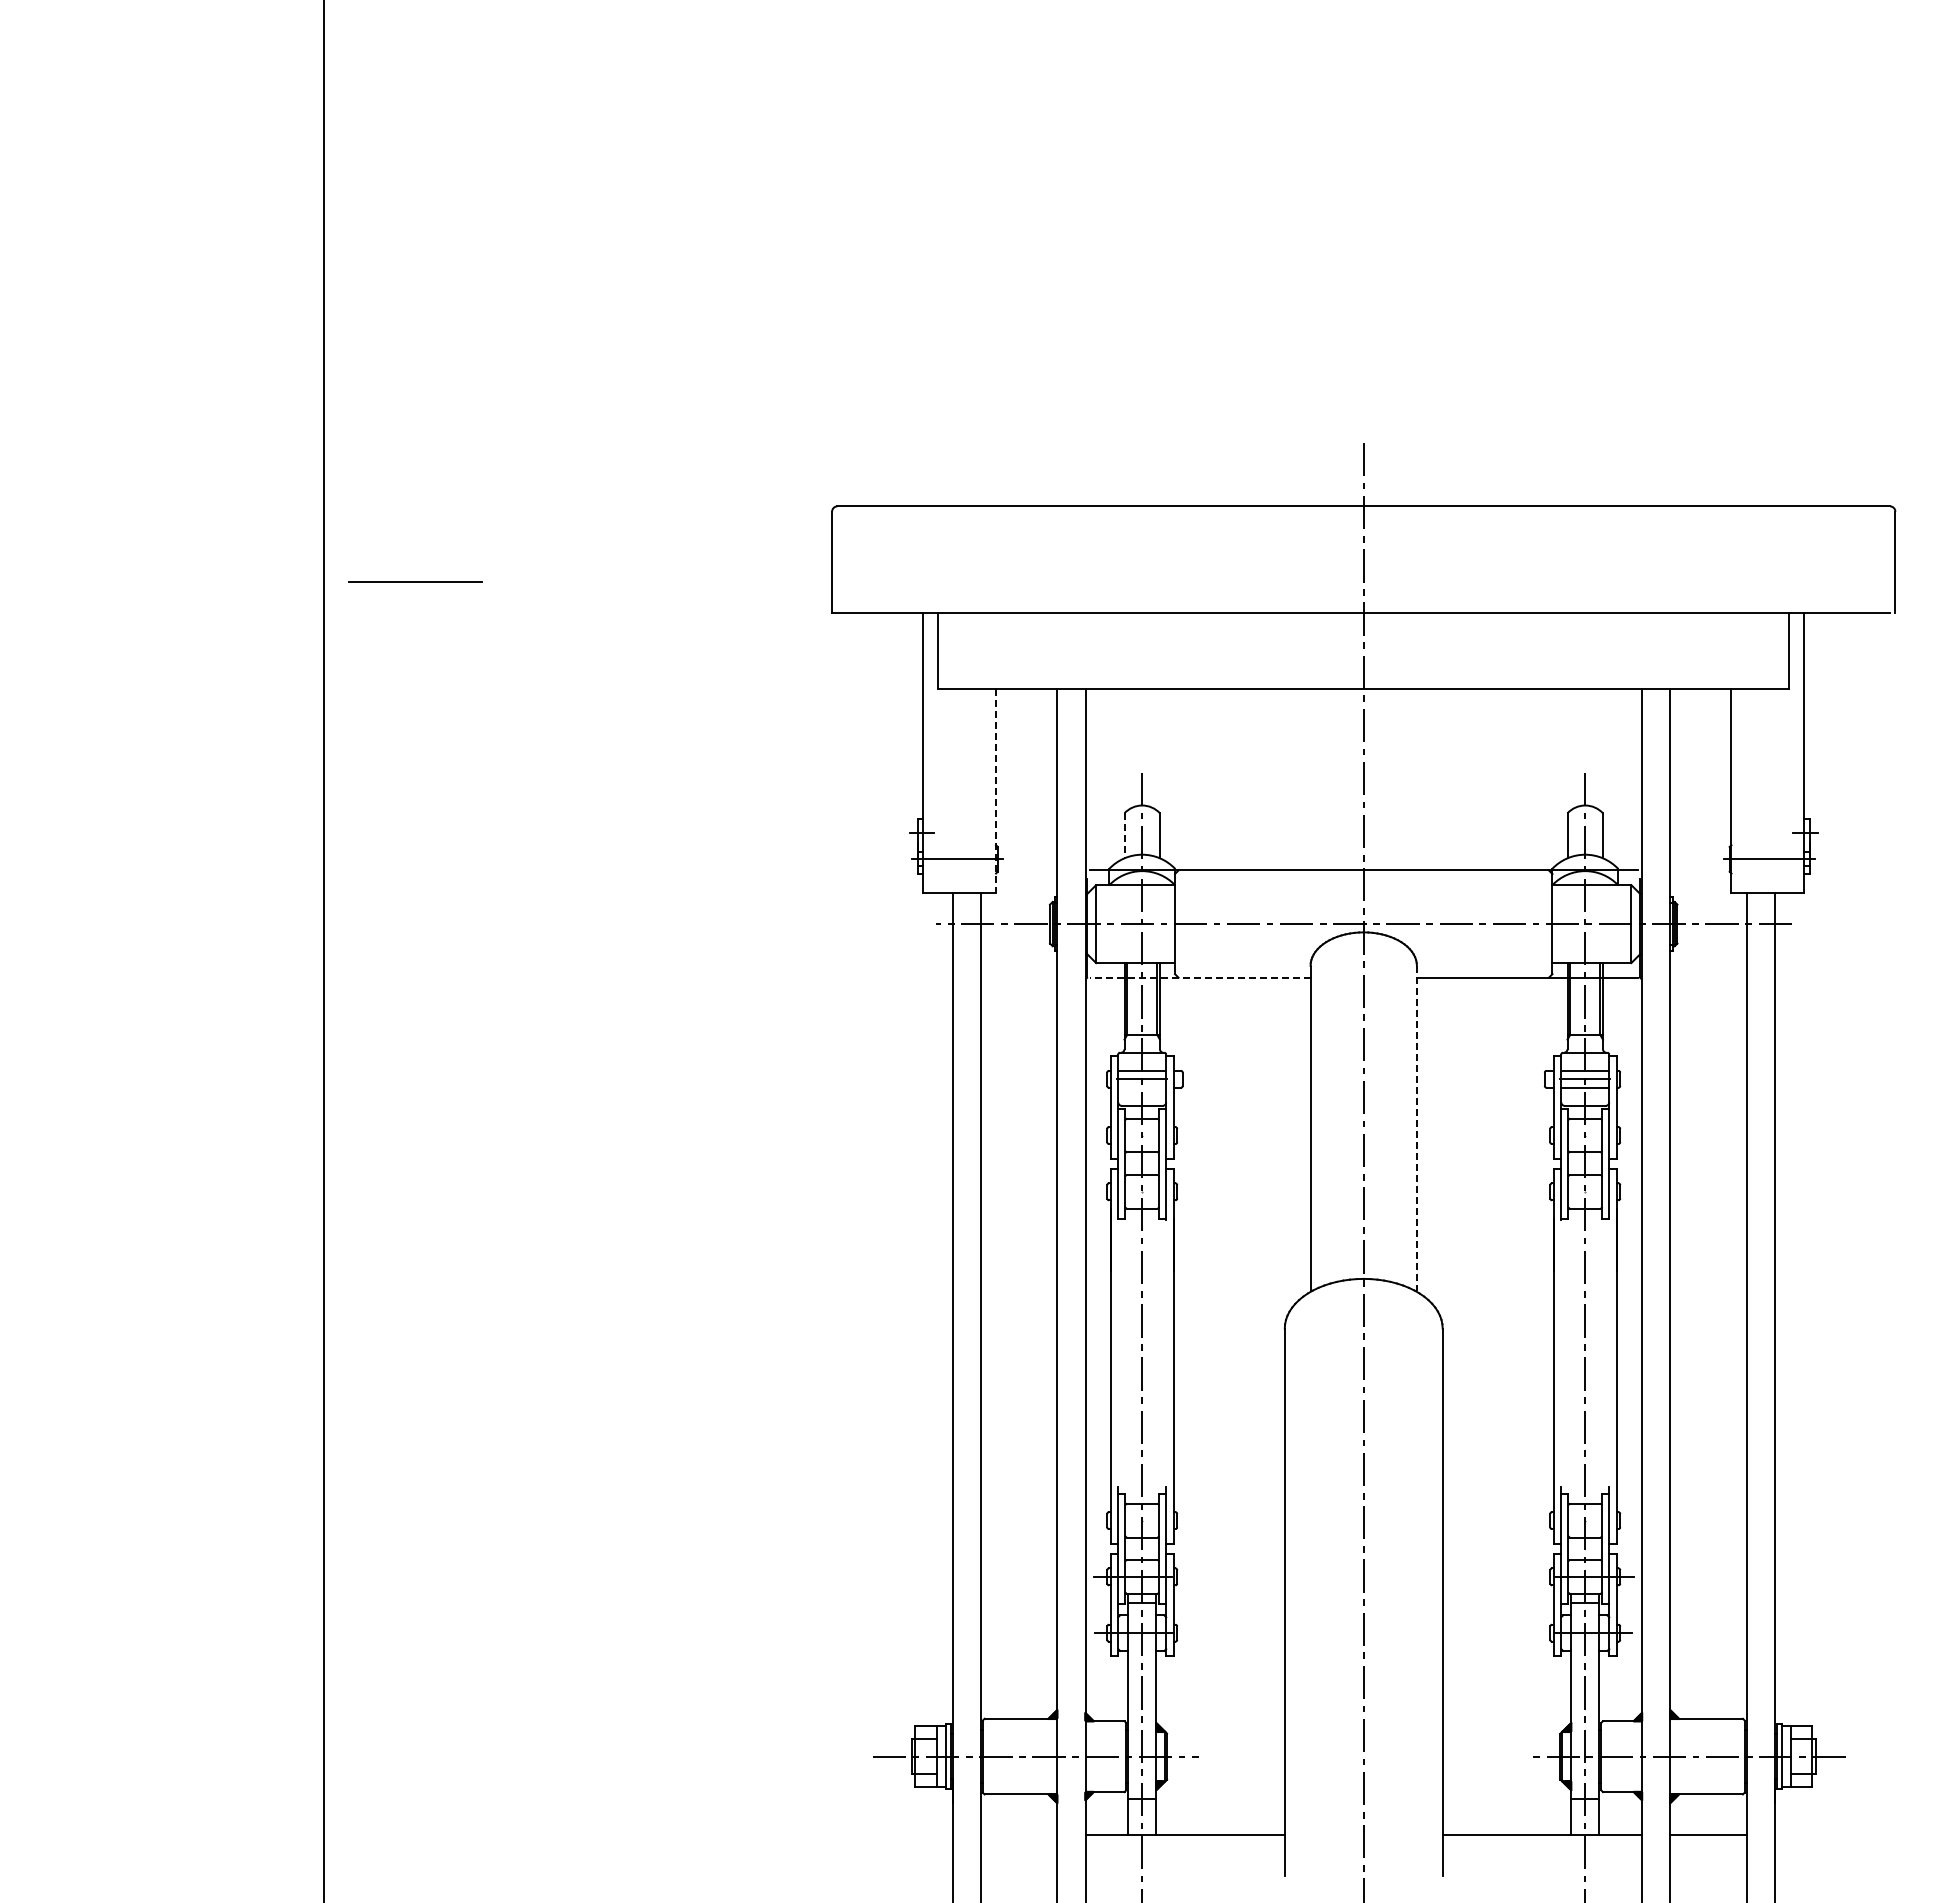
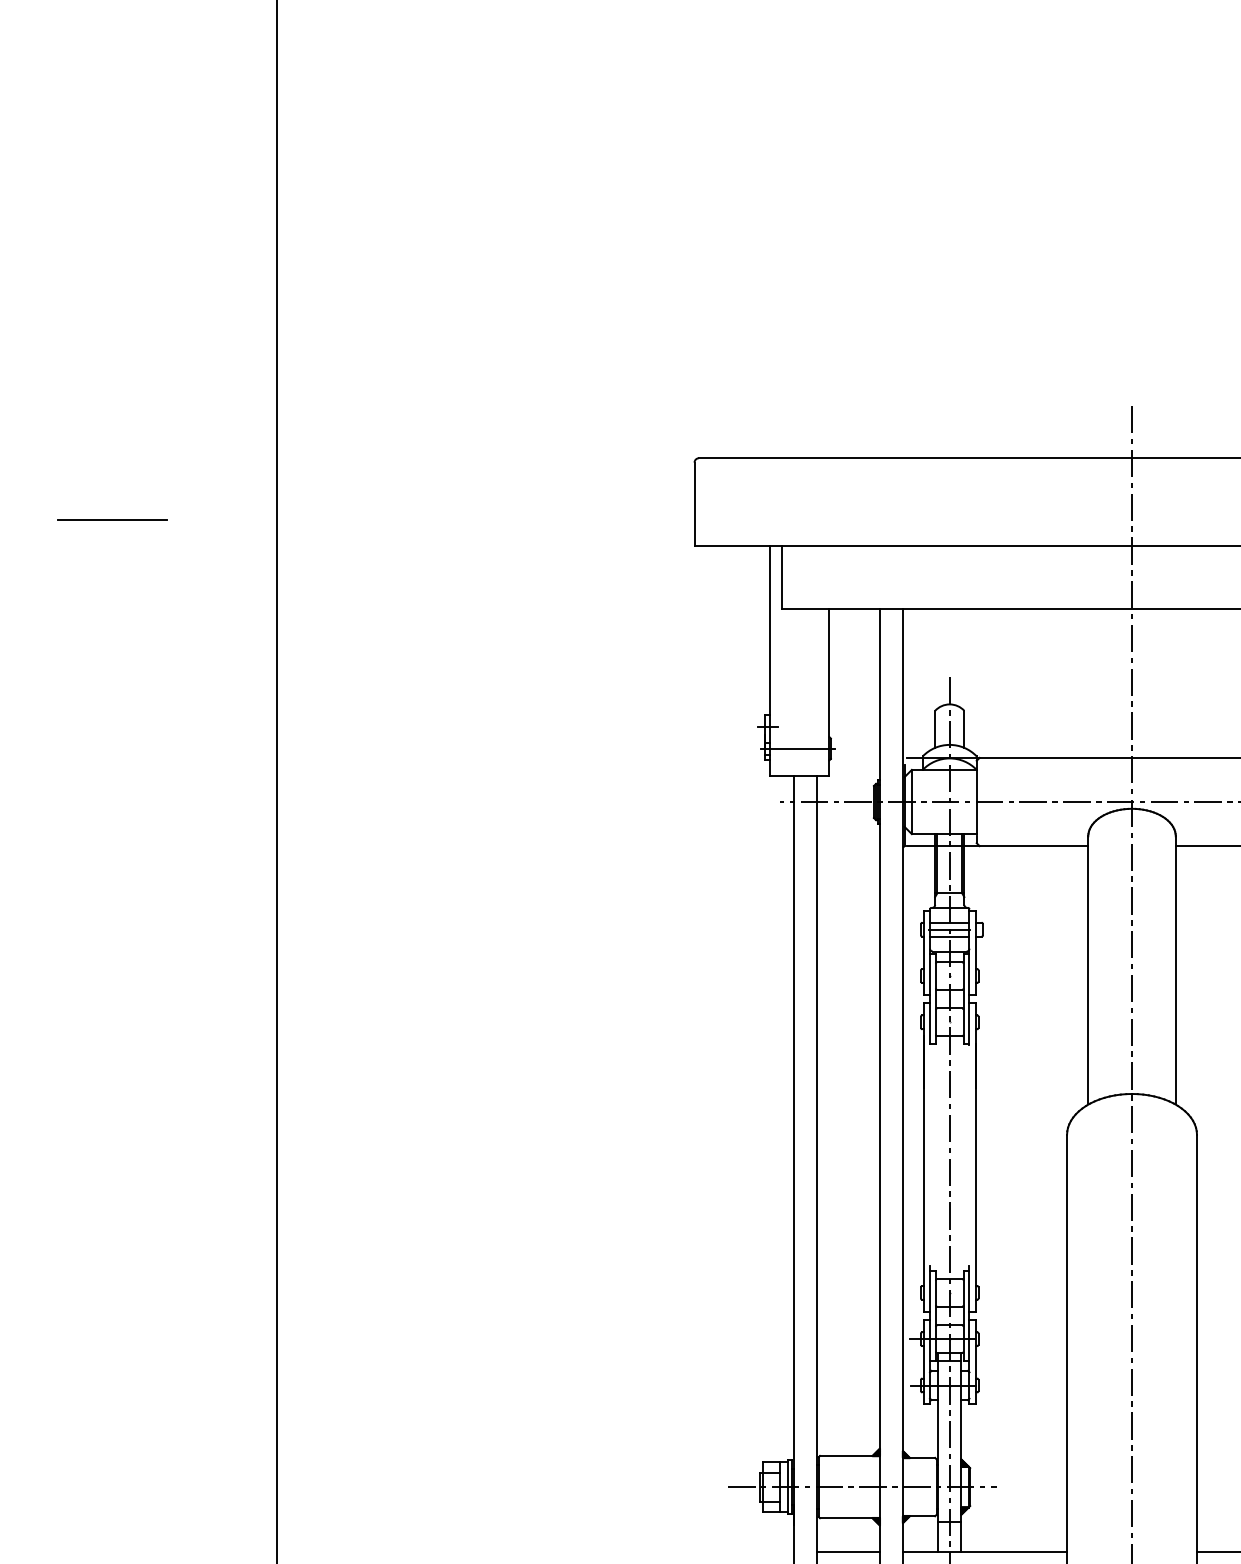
line: (415, 581) -> (113, 520), moved
line: (996, 791) -> (829, 692), dashed -> solid
line: (1124, 836) -> (935, 729), dashed -> solid
line: (1199, 977) -> (996, 845), dashed -> solid
line: (1142, 1087) -> (949, 936), added
line: (1416, 1128) -> (1175, 970), dashed -> solid
line: (1018, 1835) -> (847, 1551), added

